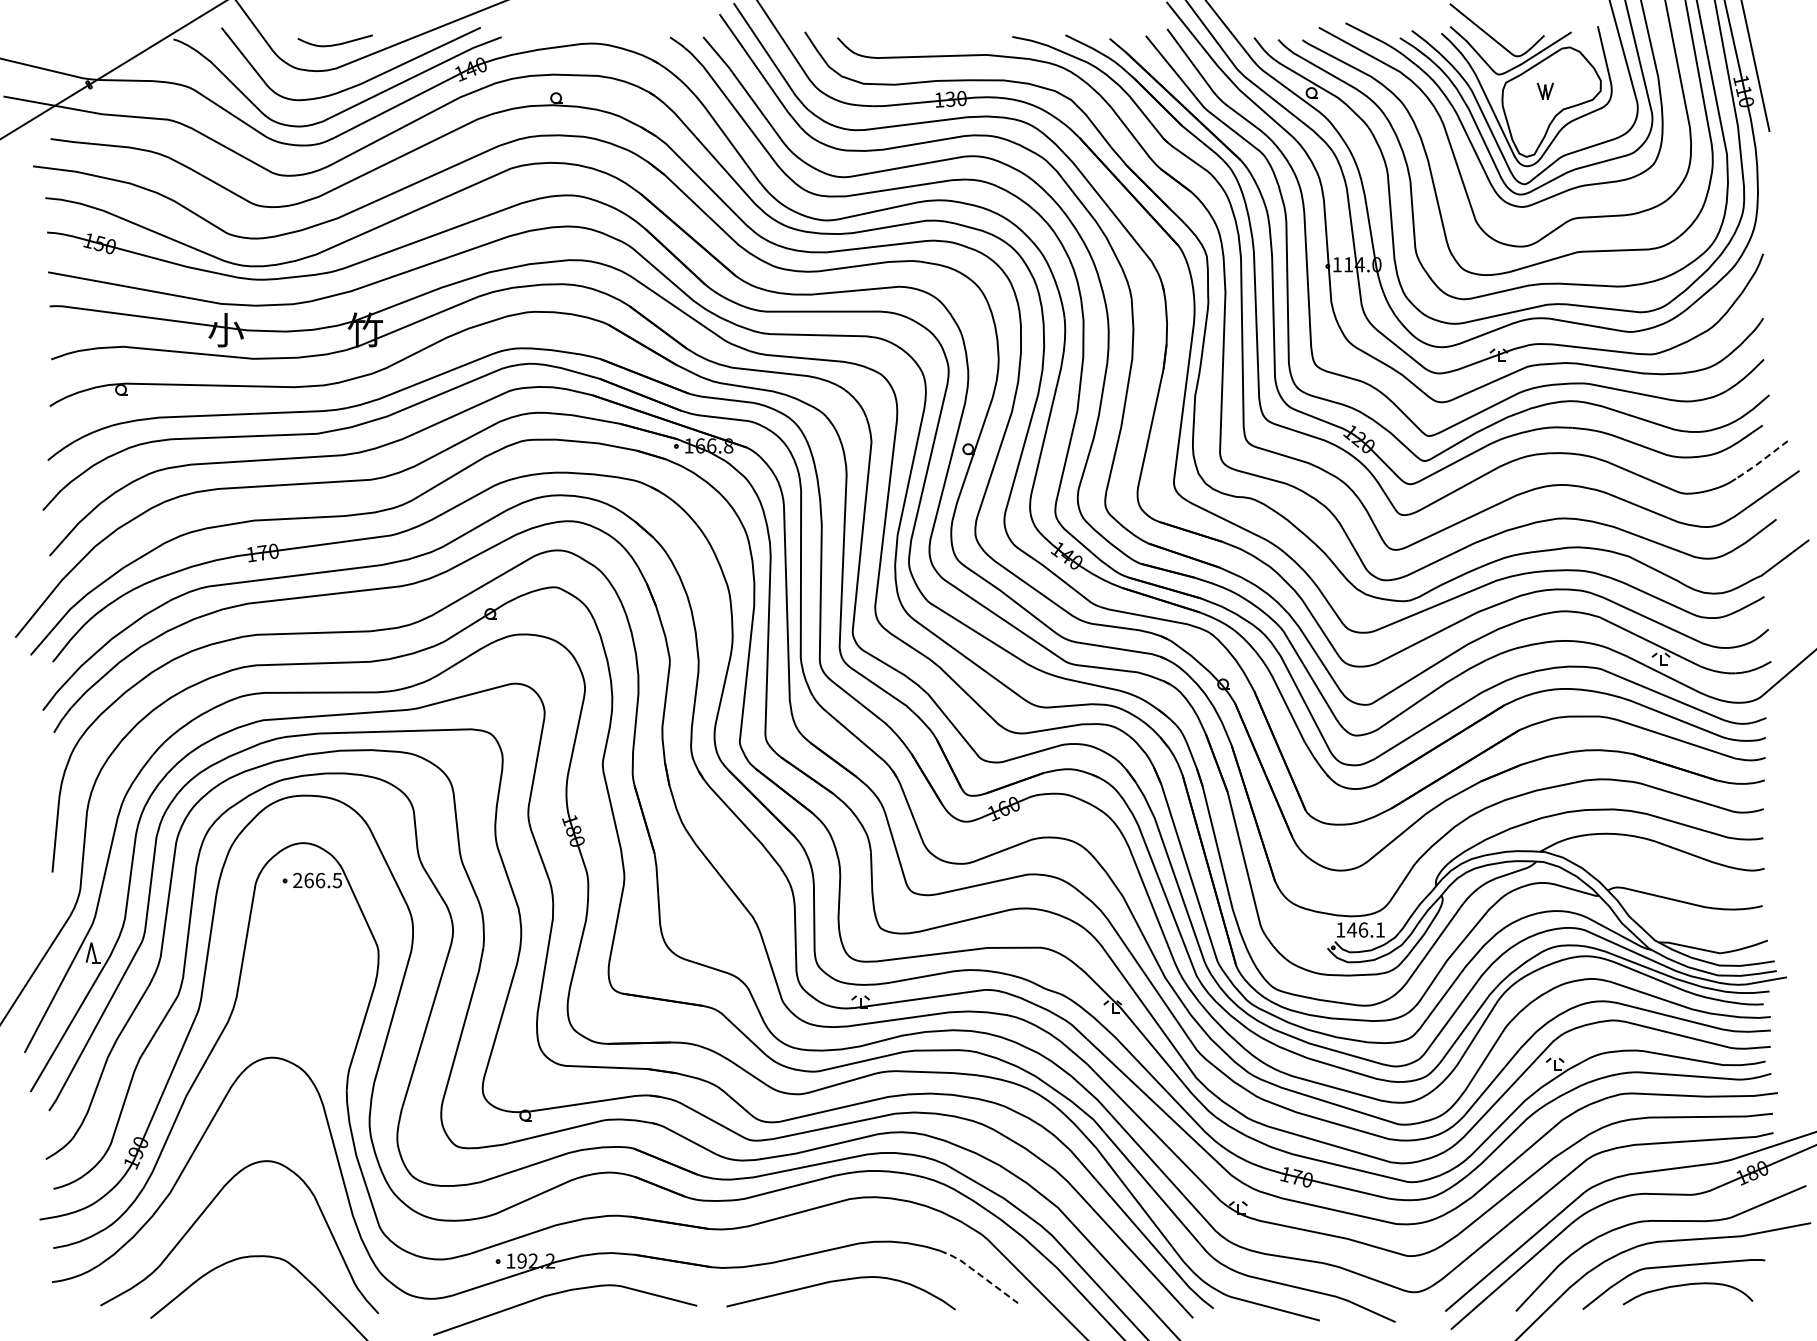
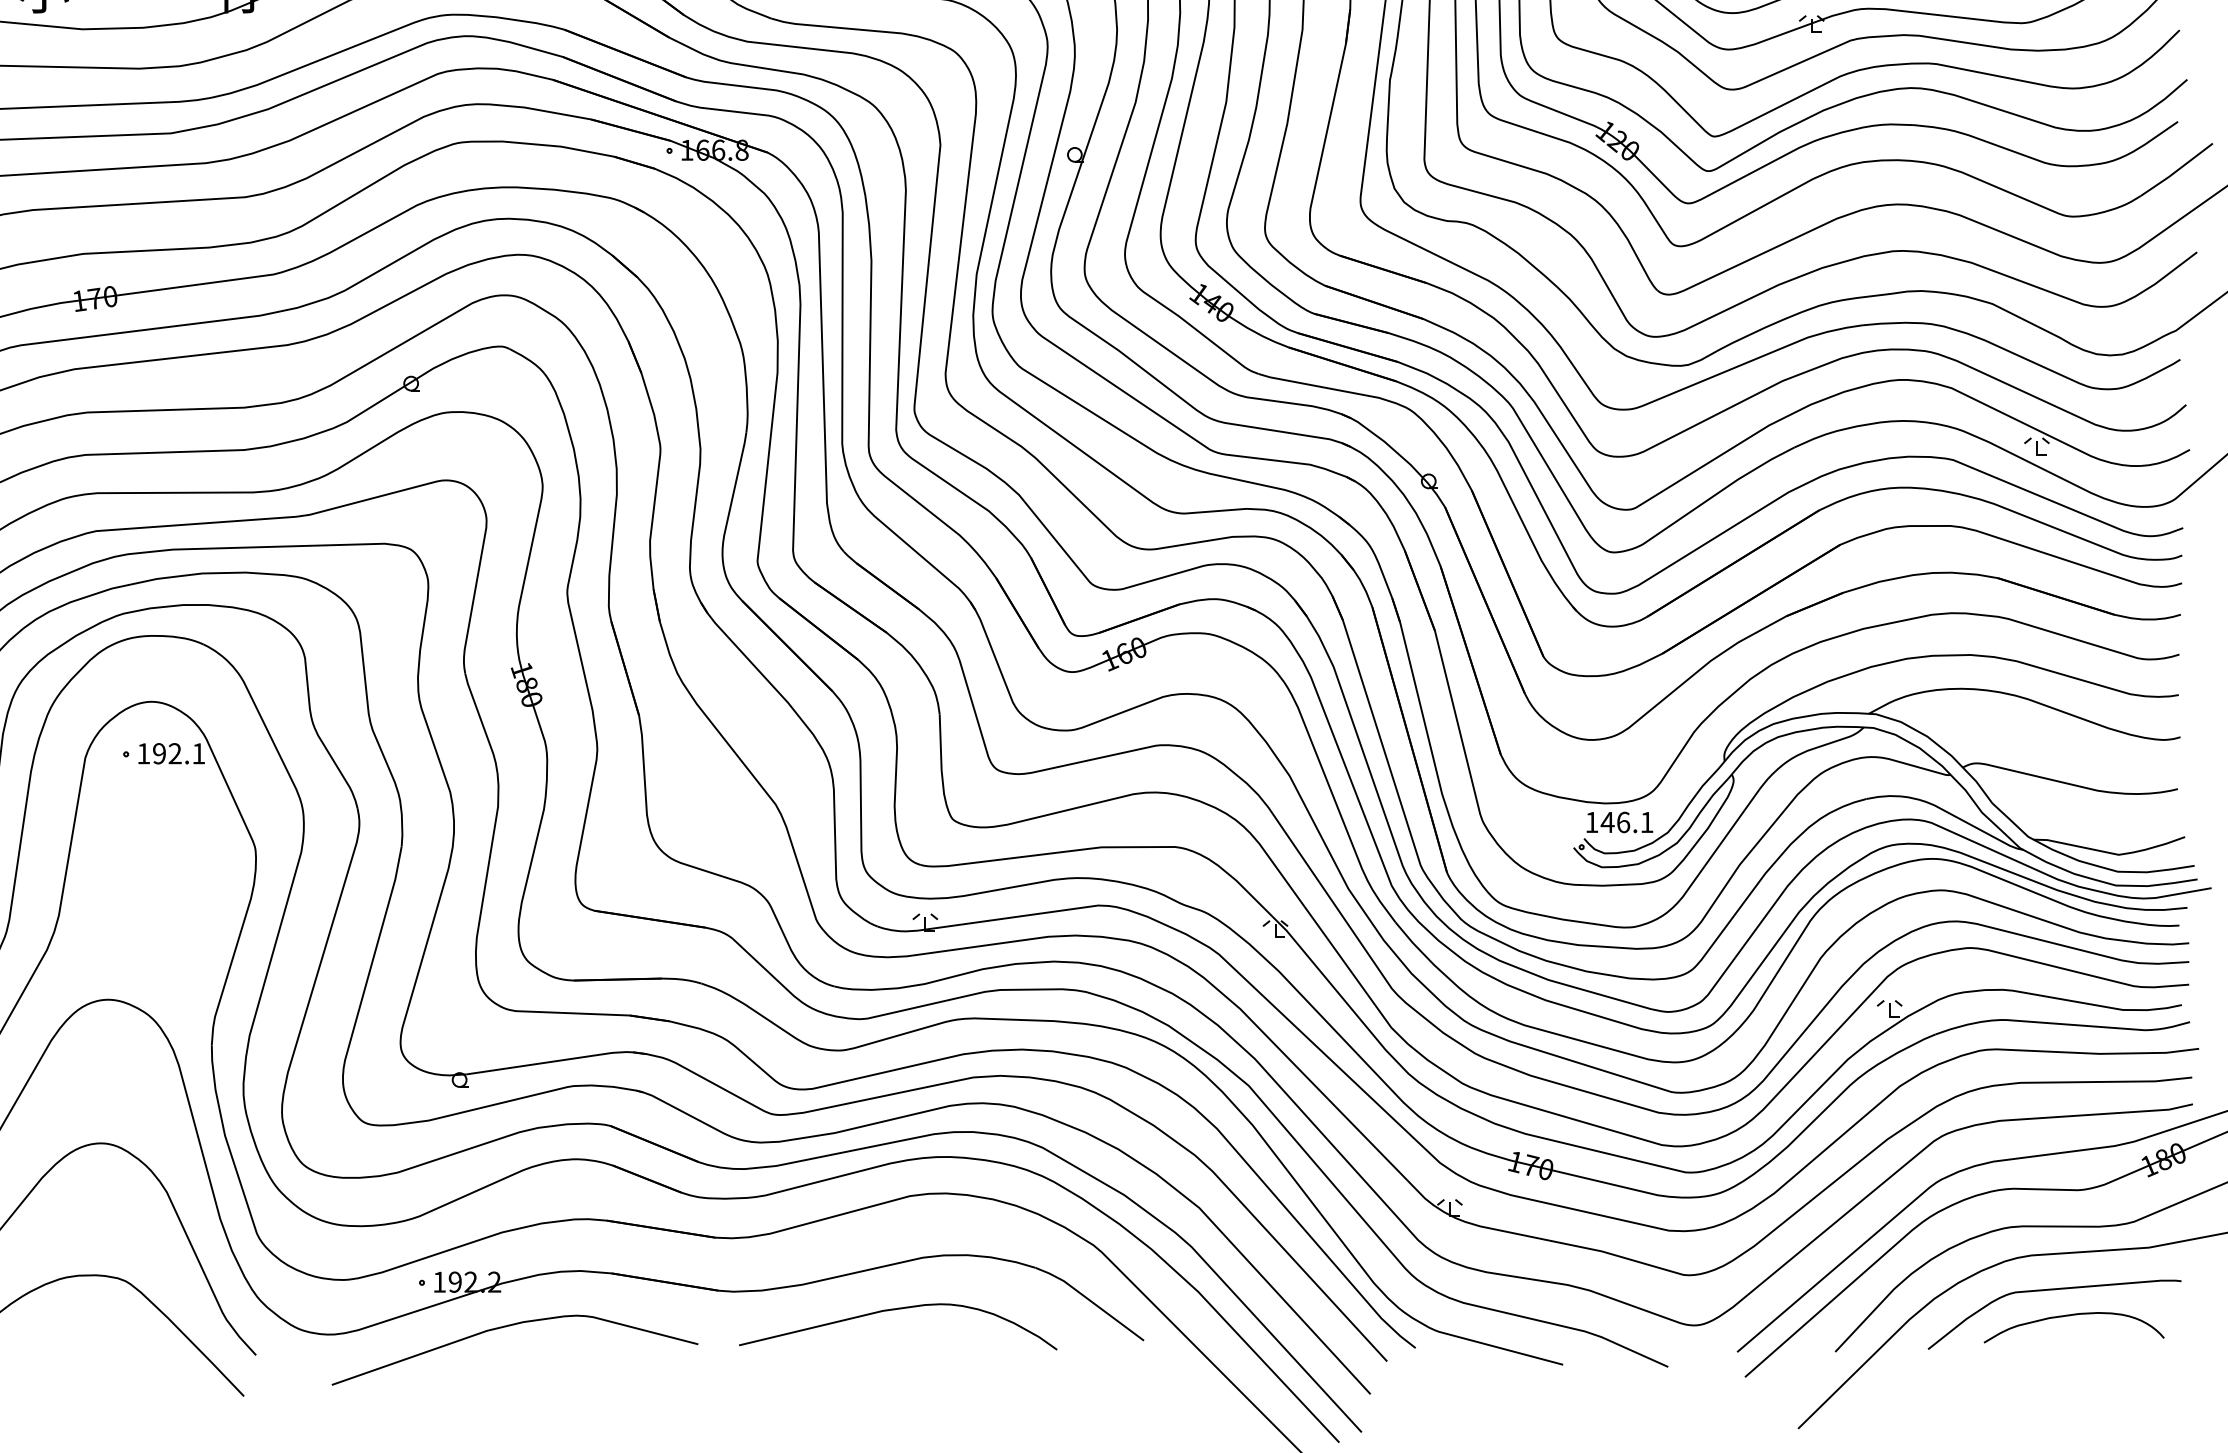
line: (1761, 460) -> (2176, 170), dashed -> solid
text: (317, 880) -> (171, 753), 266.5 -> 192.1
line: (979, 1274) -> (1090, 1300), dashed -> solid

